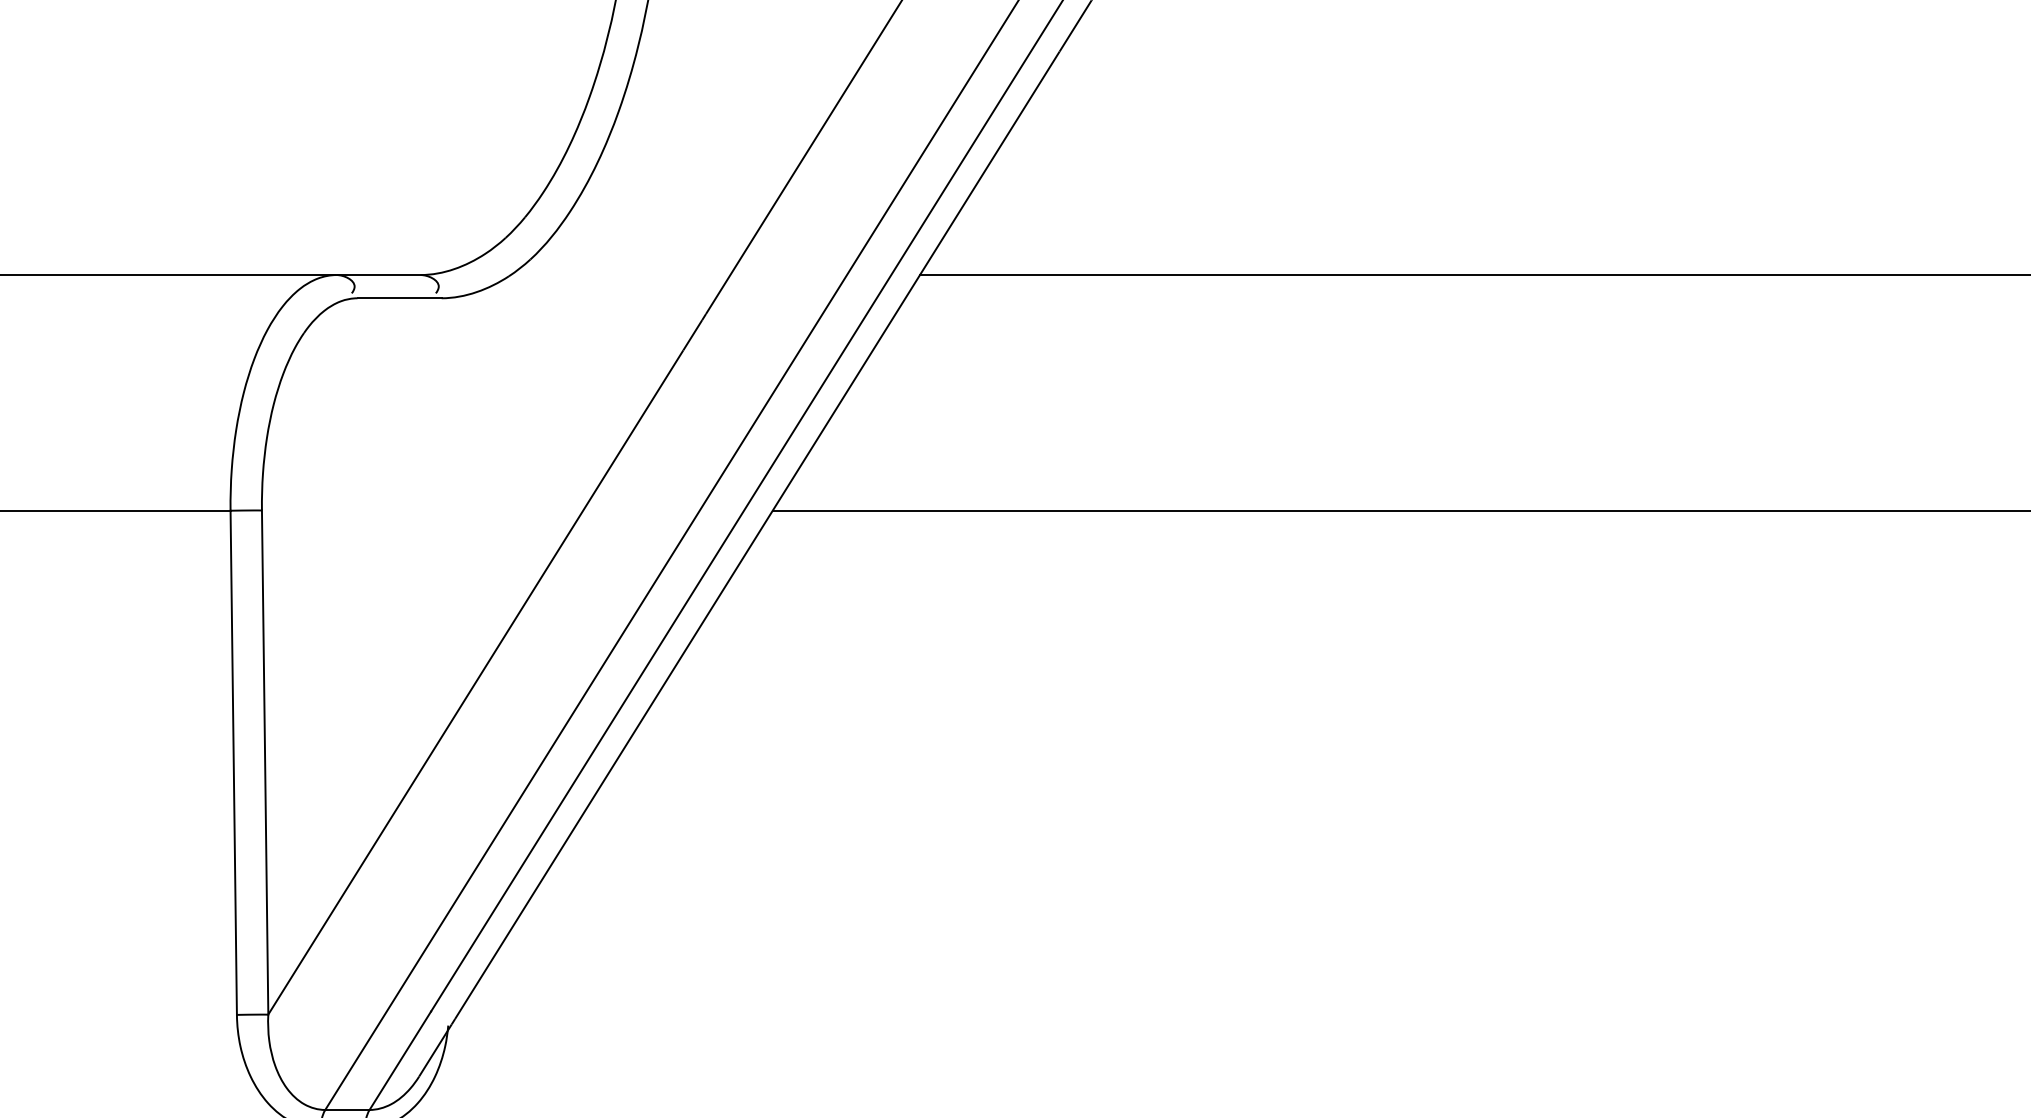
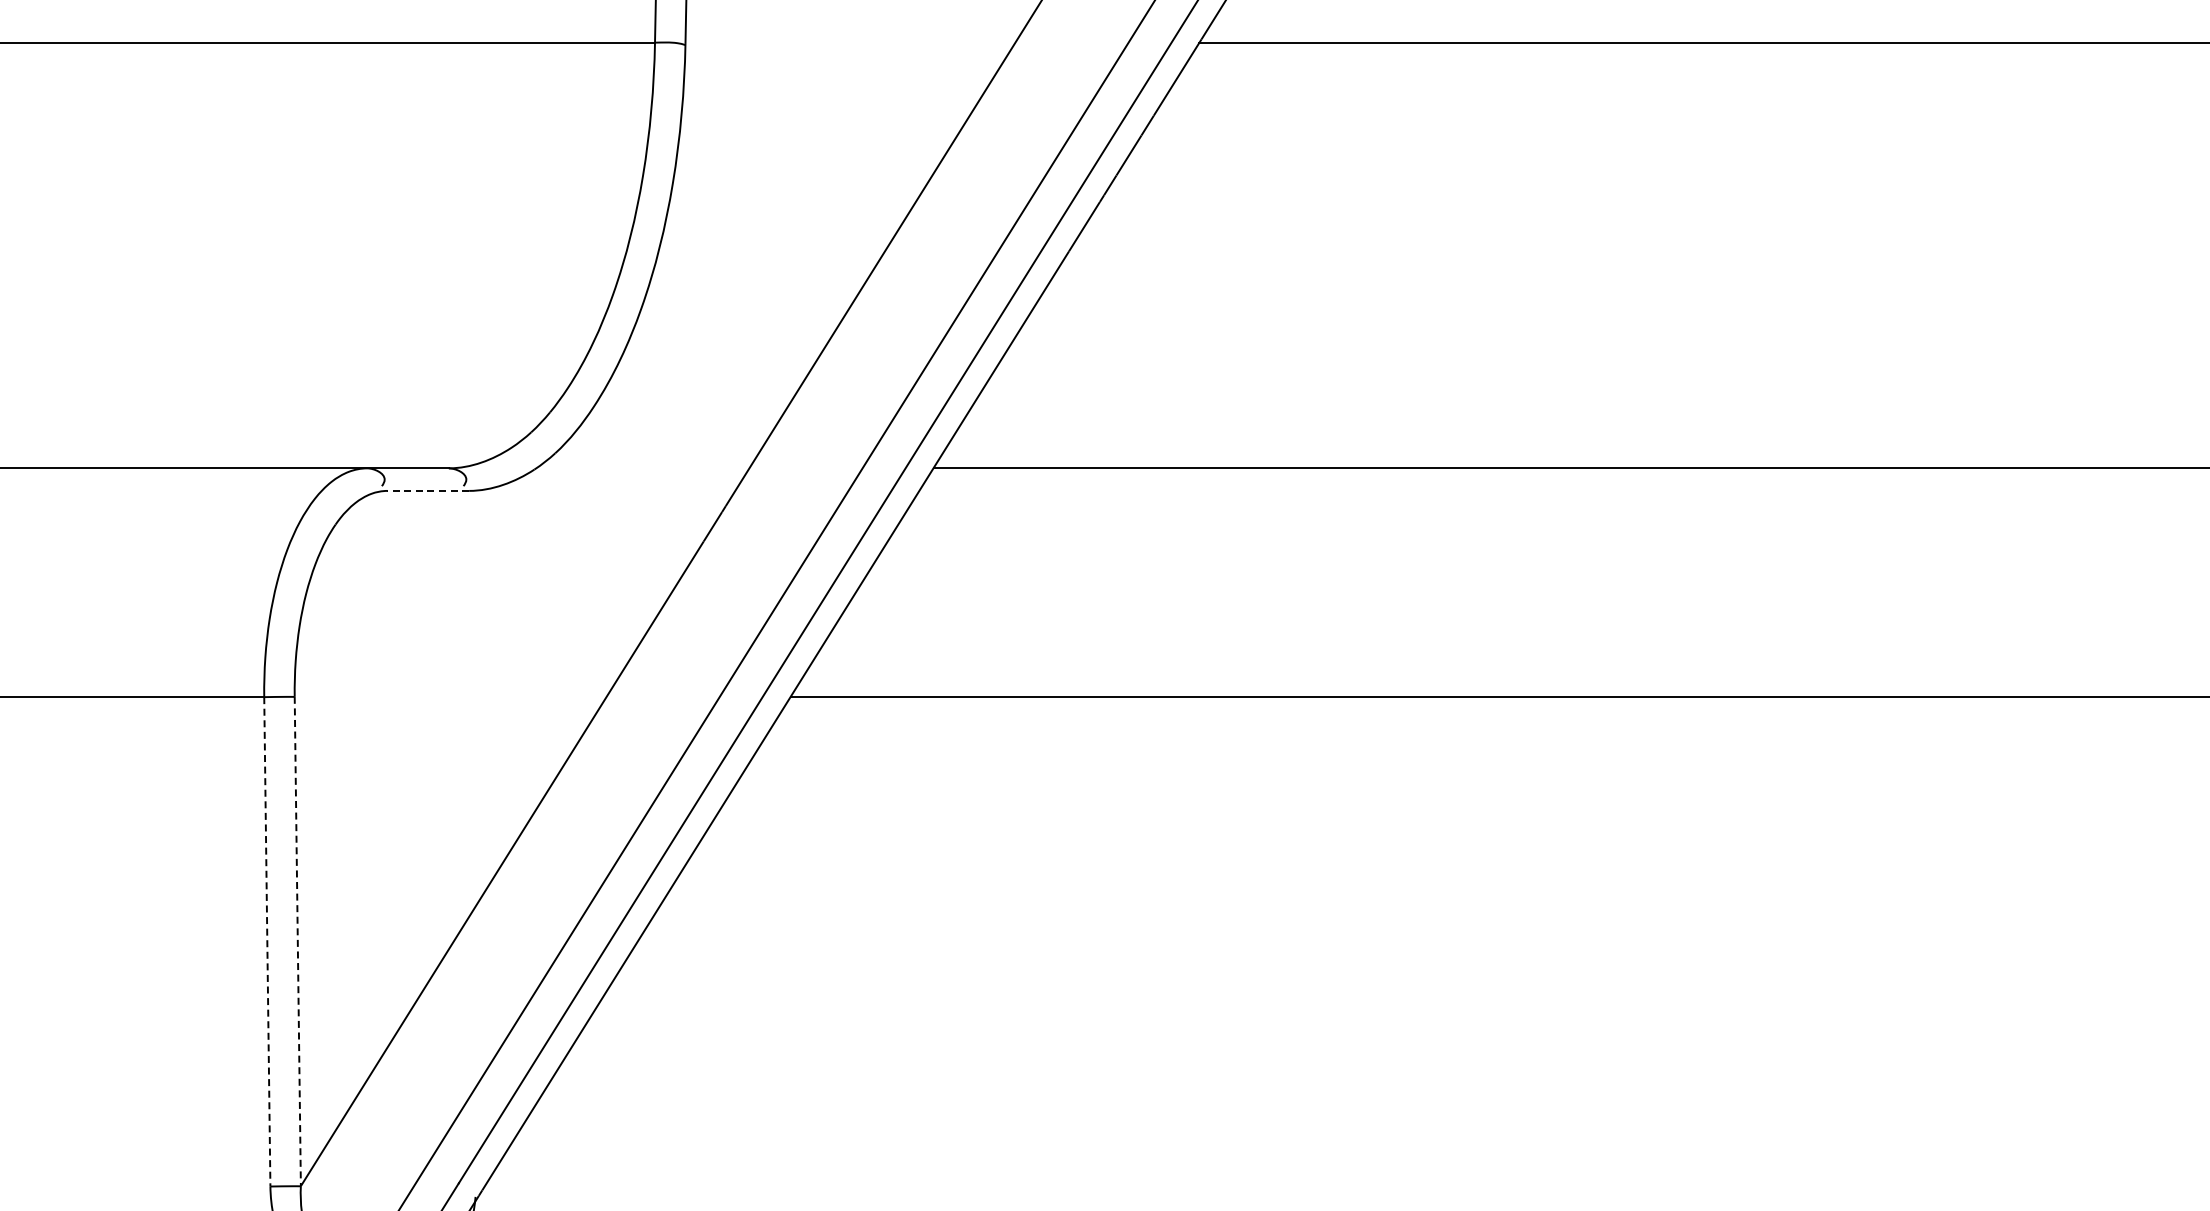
line: (399, 297) -> (428, 490), solid -> dashed
line: (233, 762) -> (267, 941), solid -> dashed
line: (264, 762) -> (297, 941), solid -> dashed

